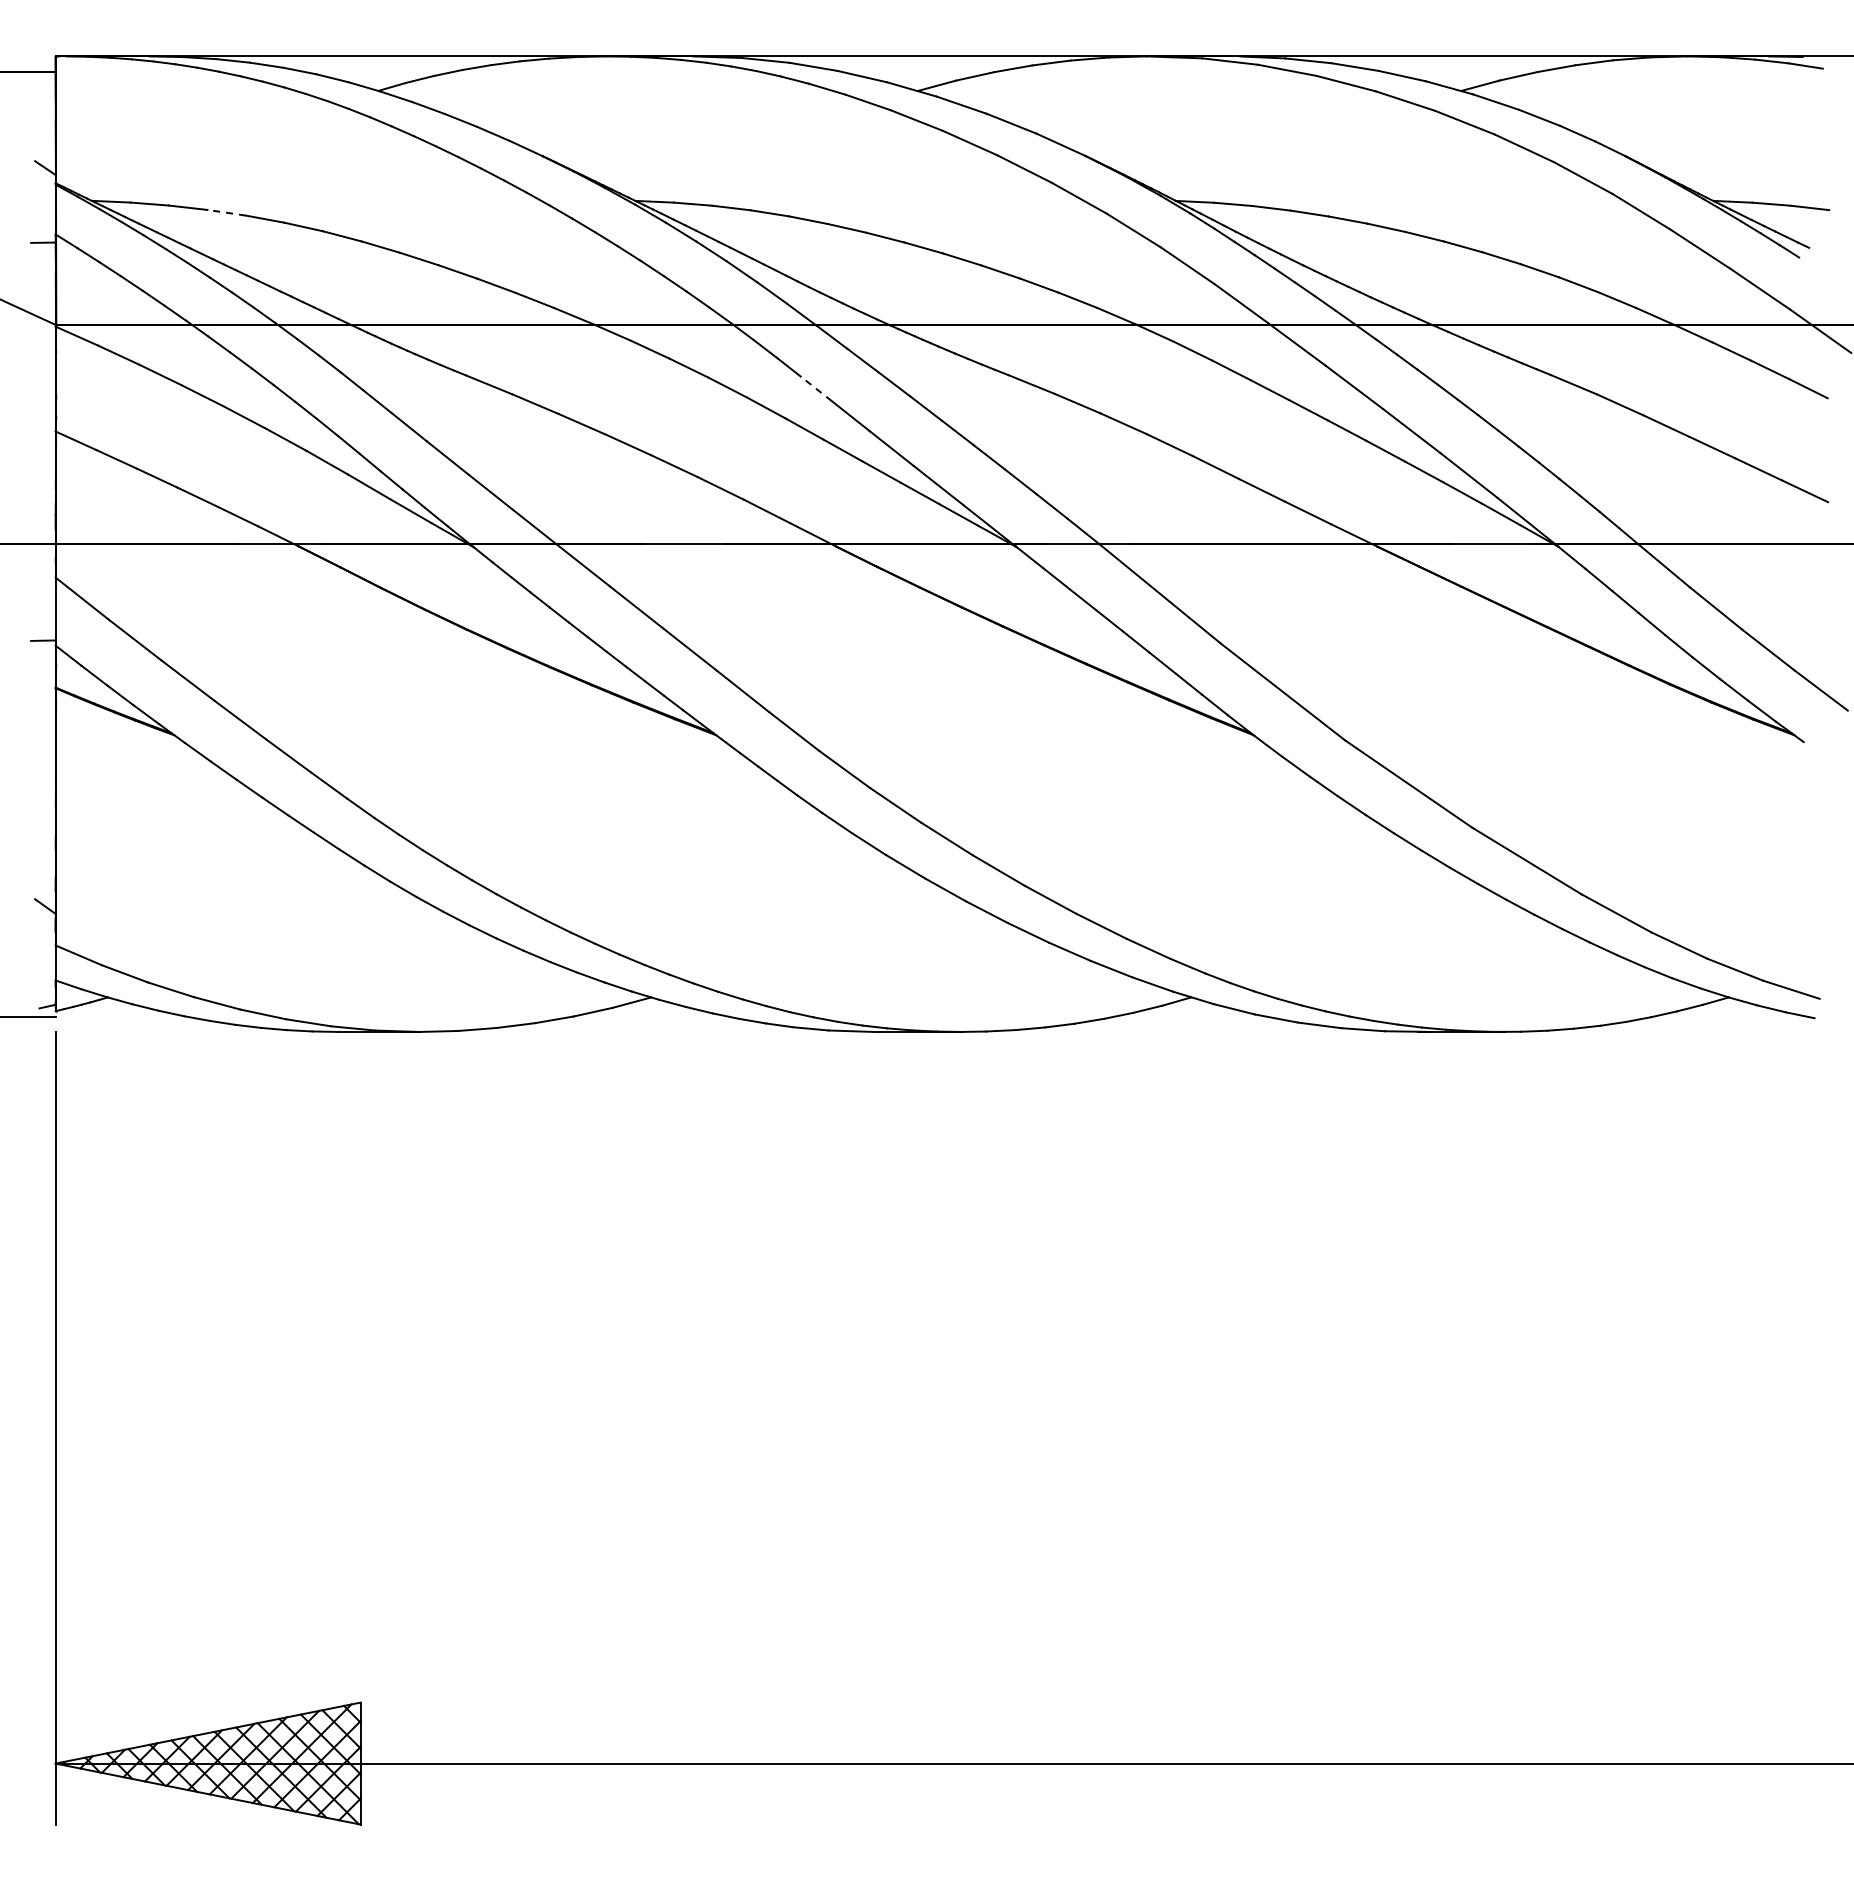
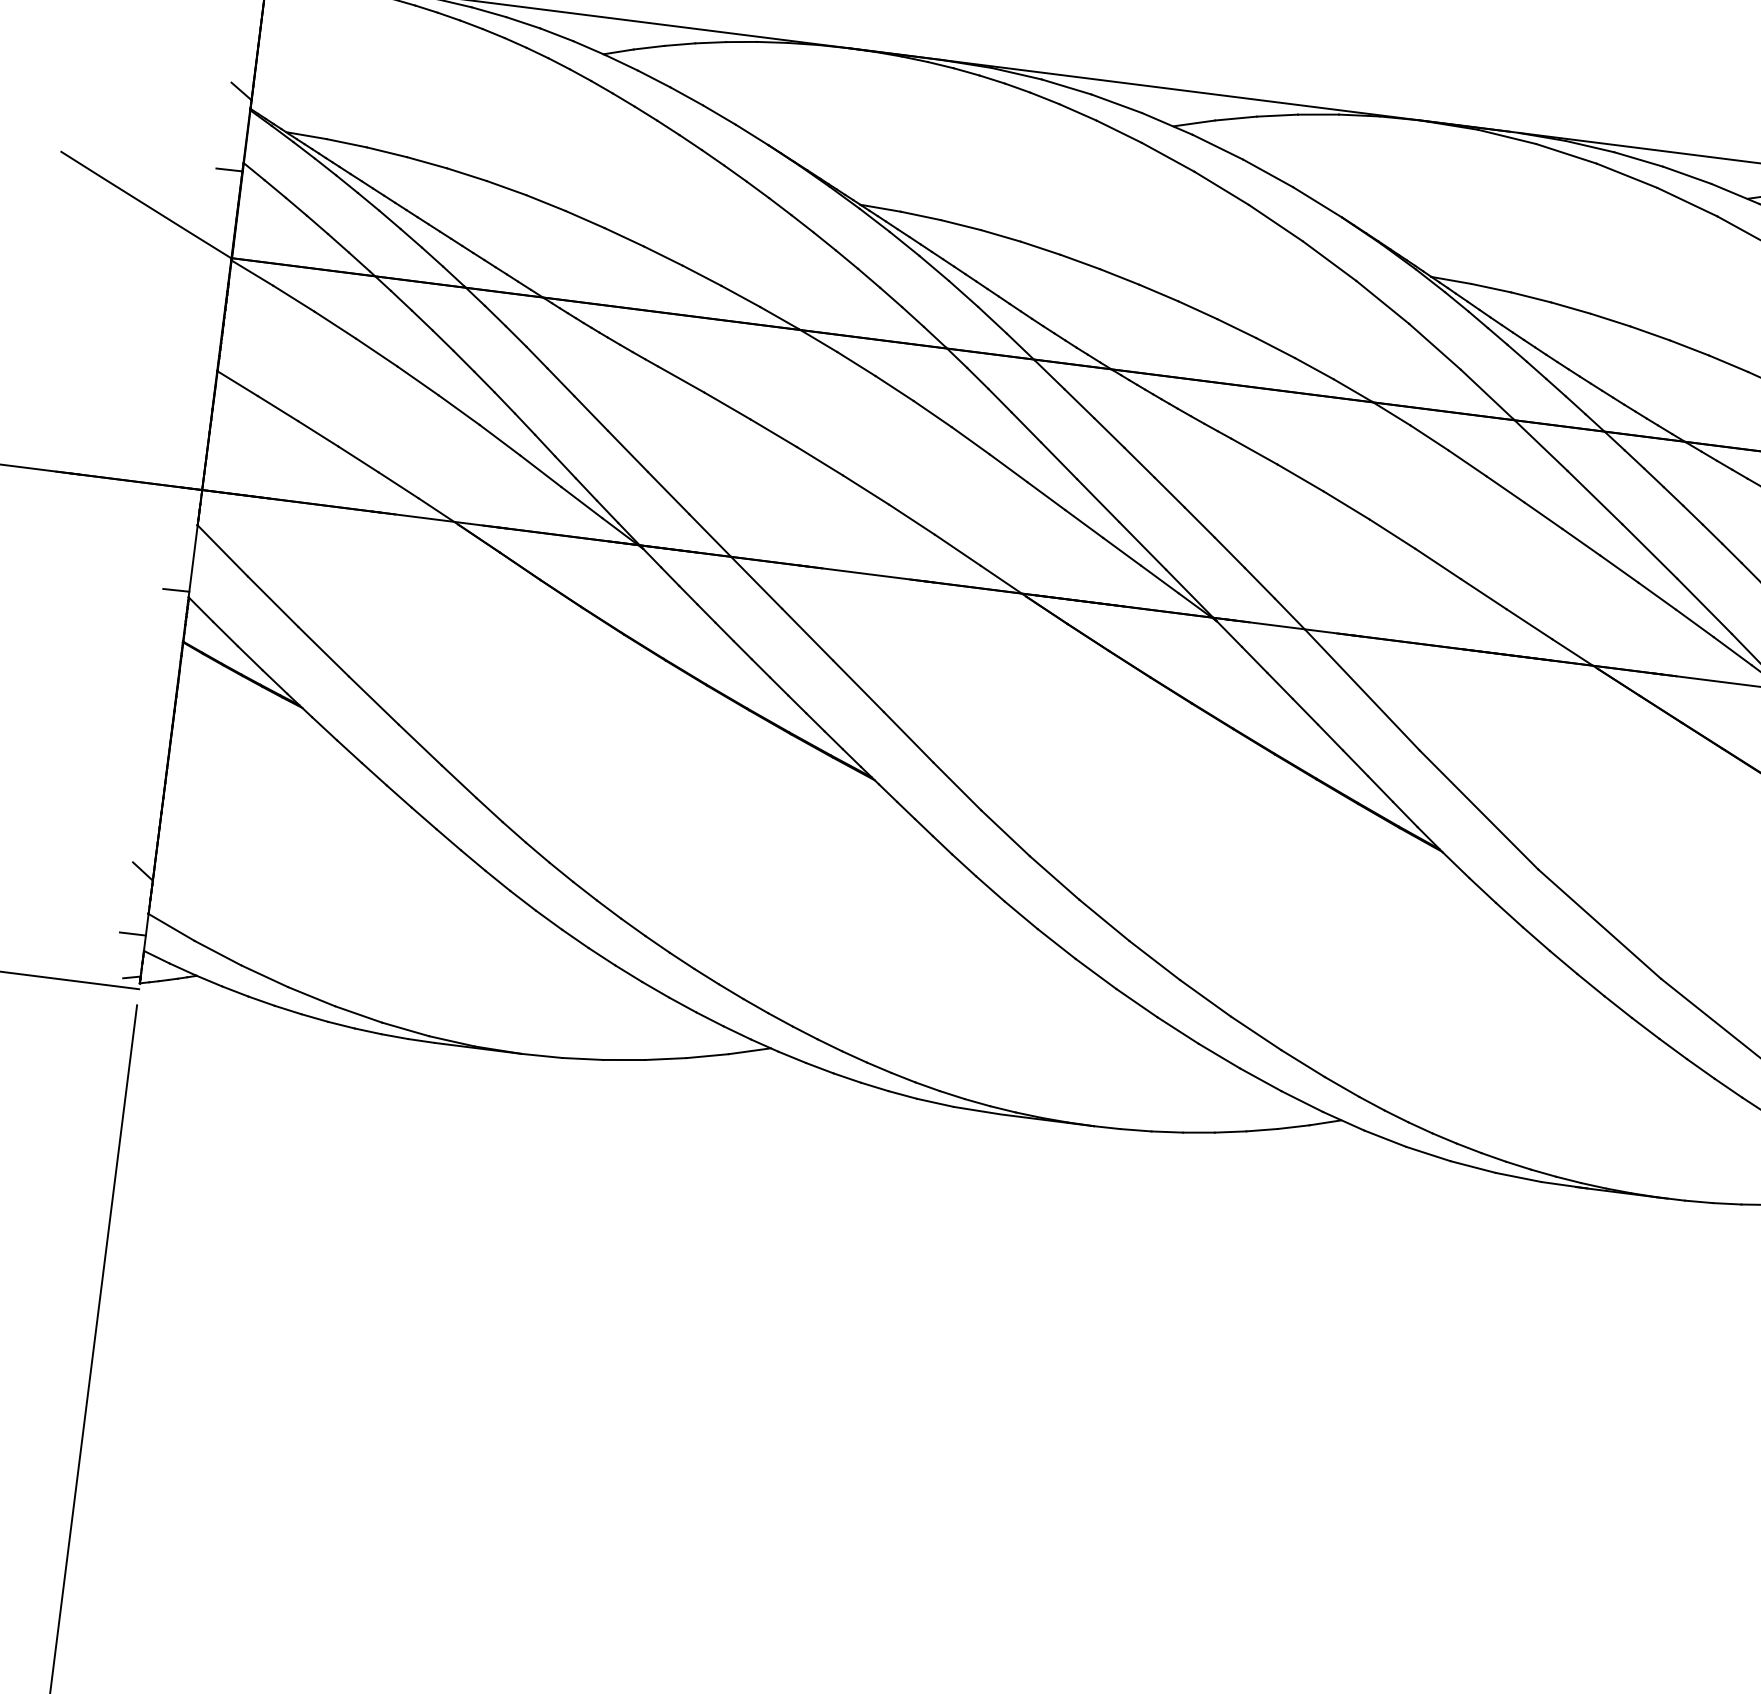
line: (226, 212) -> (426, 162), dashed -> solid
line: (816, 388) -> (1026, 427), dashed -> solid
line: (43, 965) -> (133, 933), added

